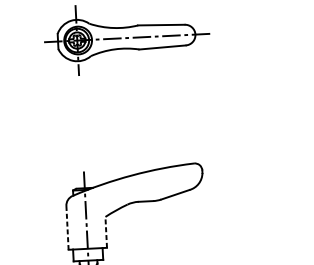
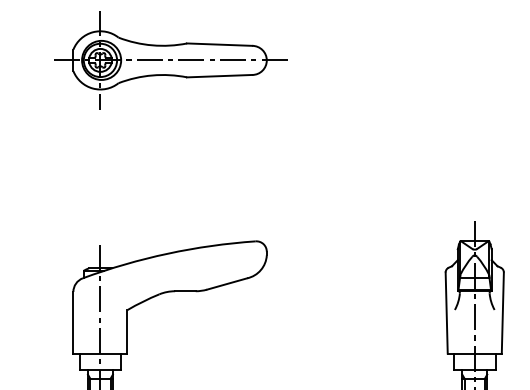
line: (67, 227) -> (73, 322), dashed -> solid
line: (106, 232) -> (127, 331), dashed -> solid

